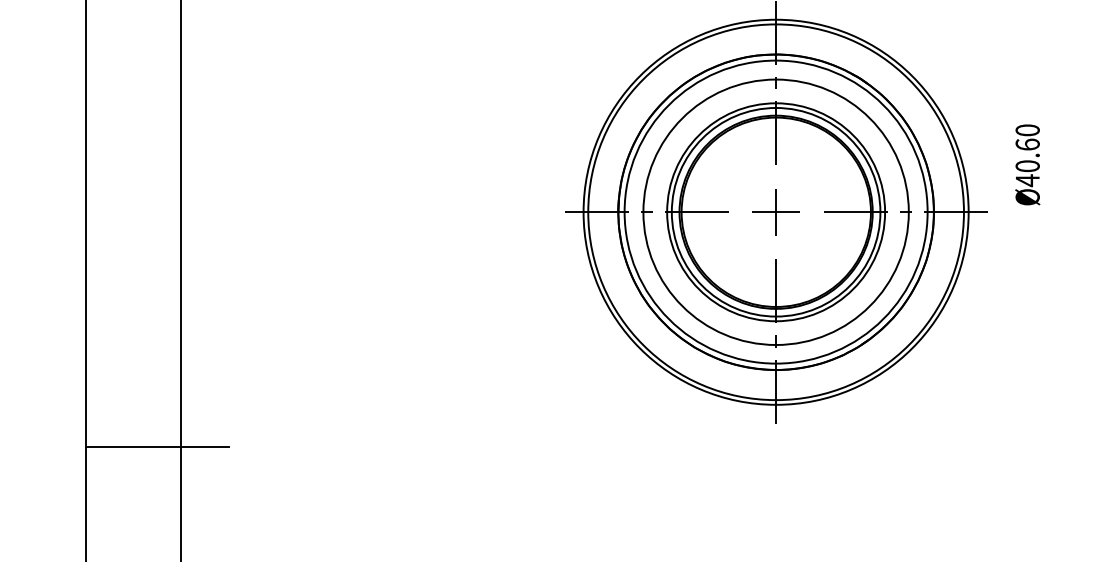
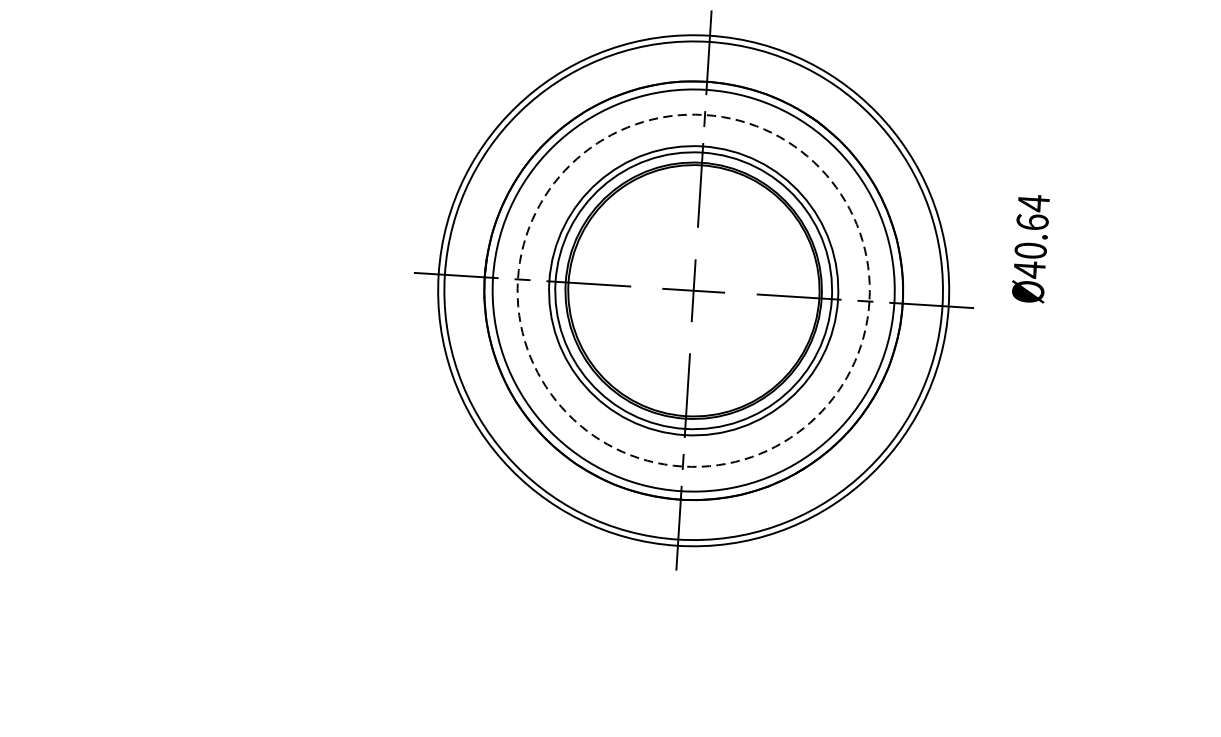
text: (1027, 130) -> (1033, 203), Ø40.60 -> Ø40.64
circle: (775, 211) -> (692, 289), solid -> dashed

